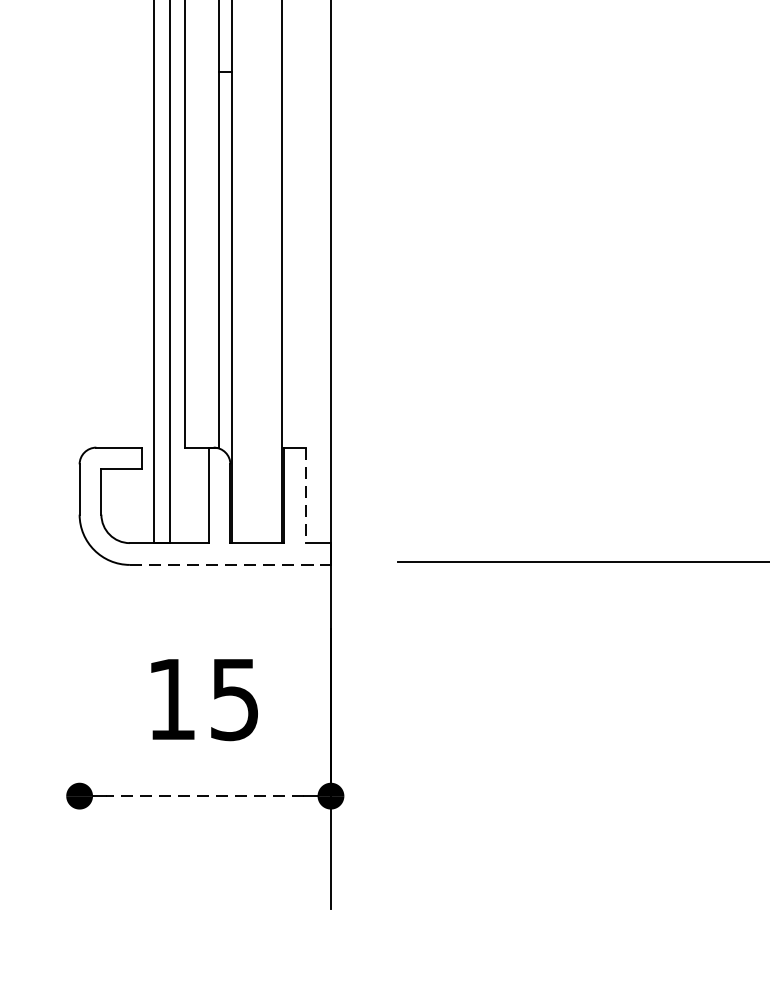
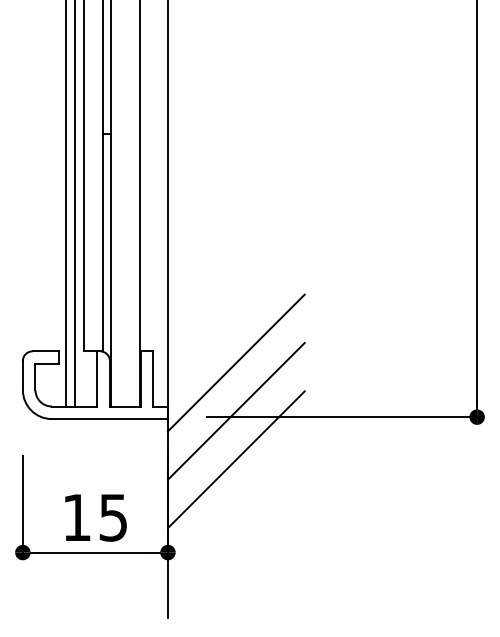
line: (447, 466) -> (235, 362), added
line: (305, 494) -> (153, 378), dashed -> solid
line: (447, 550) -> (235, 410), added
line: (231, 565) -> (110, 419), dashed -> solid
line: (447, 634) -> (235, 459), added
text: (203, 699) -> (95, 517), moved
line: (78, 711) -> (22, 503), added
line: (203, 796) -> (94, 552), dashed -> solid

